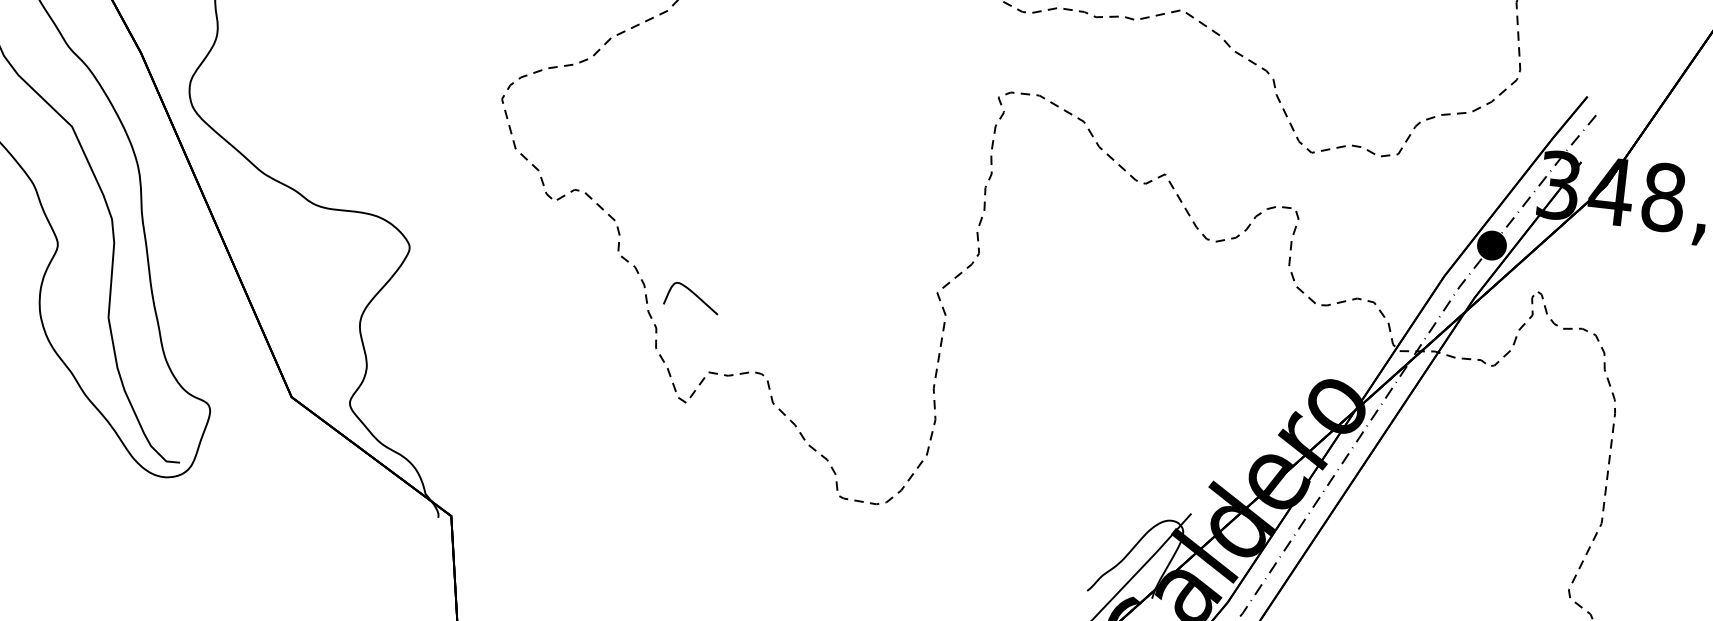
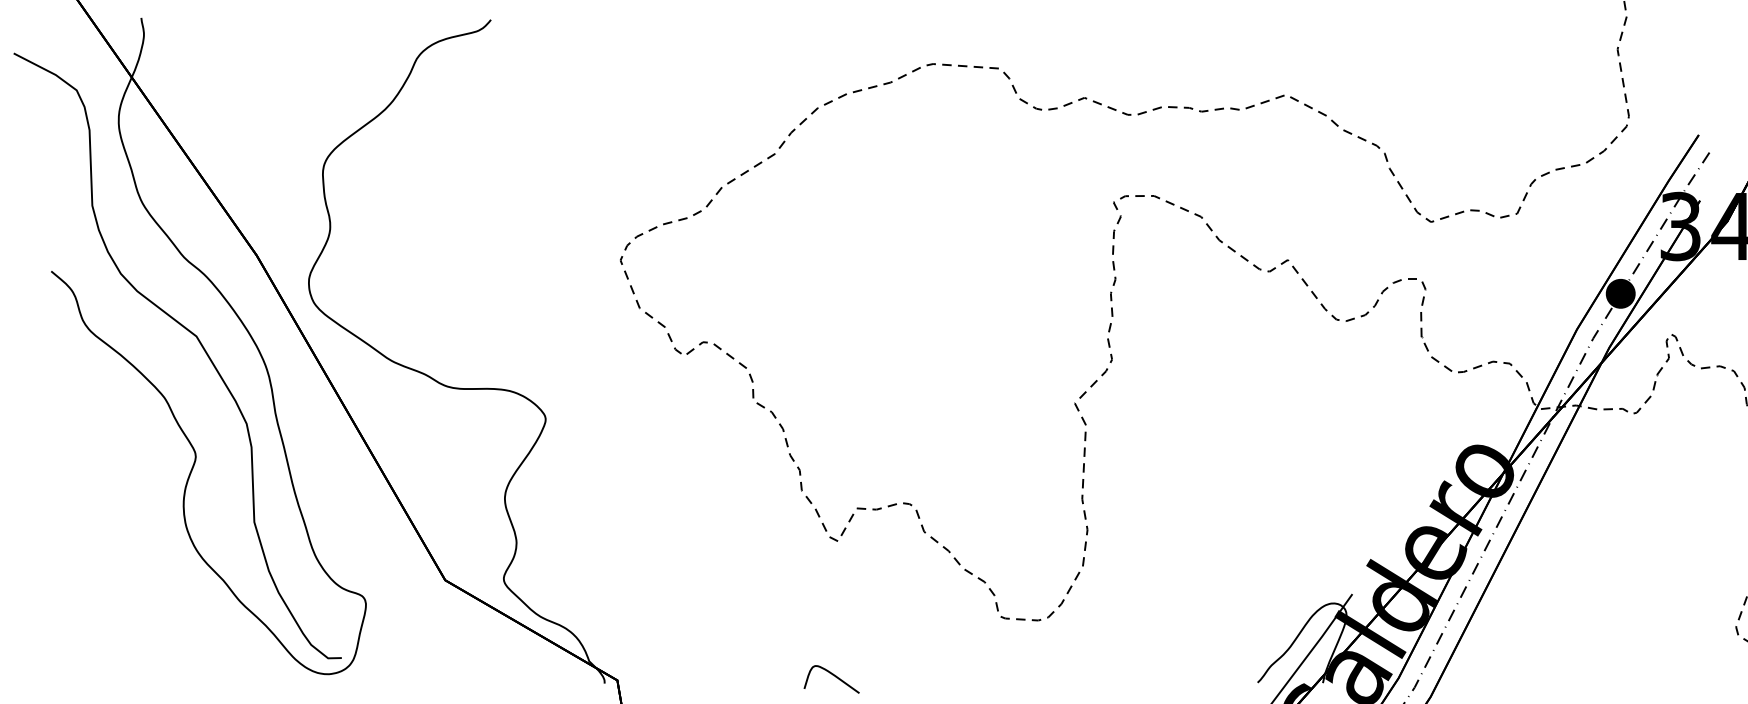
curve: (693, 294) -> (832, 675), moved

